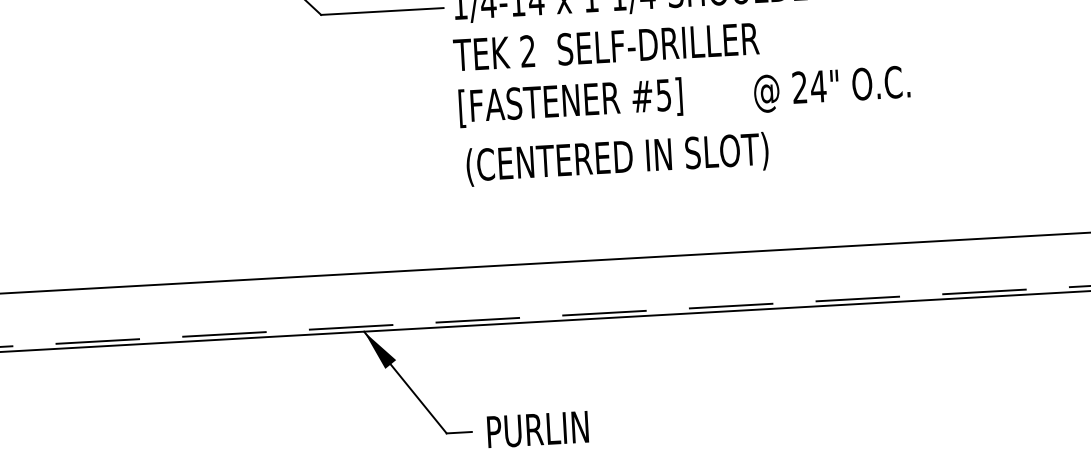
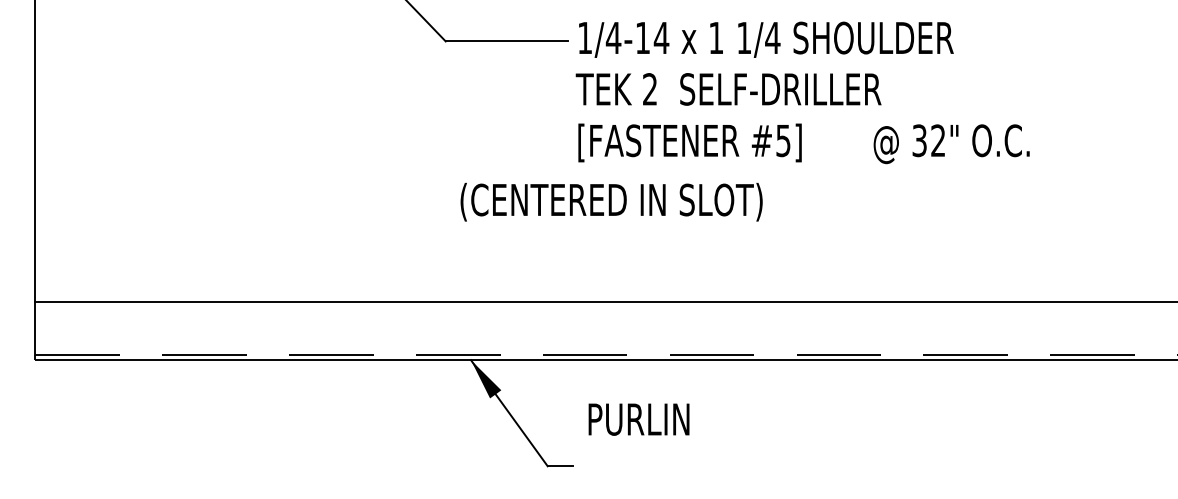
text: (809, 86) -> (929, 140), 24" -> 32"
text: (617, 158) -> (611, 201), moved
text: (537, 429) -> (638, 419), moved

